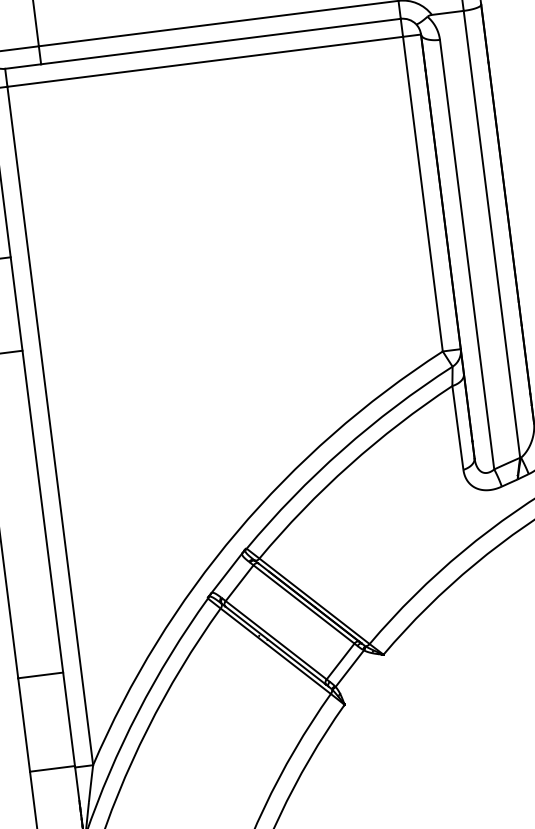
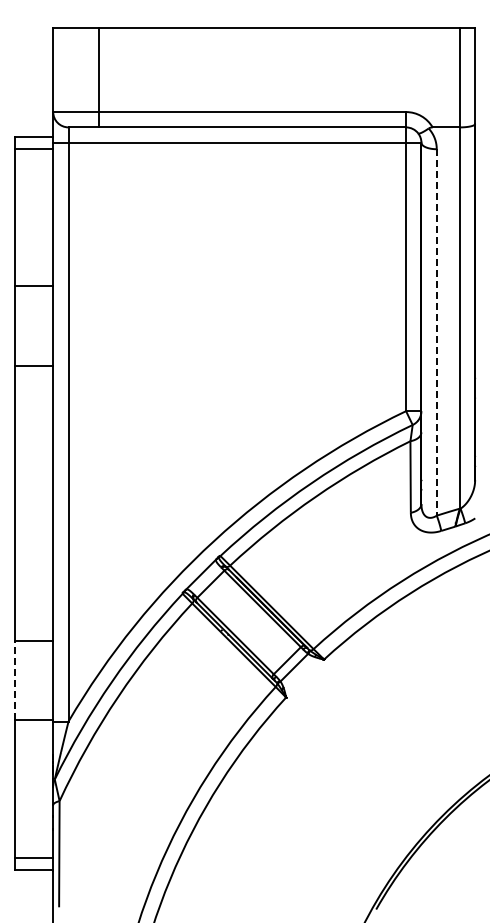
line: (466, 254) -> (436, 332), solid -> dashed
line: (23, 725) -> (14, 680), solid -> dashed

